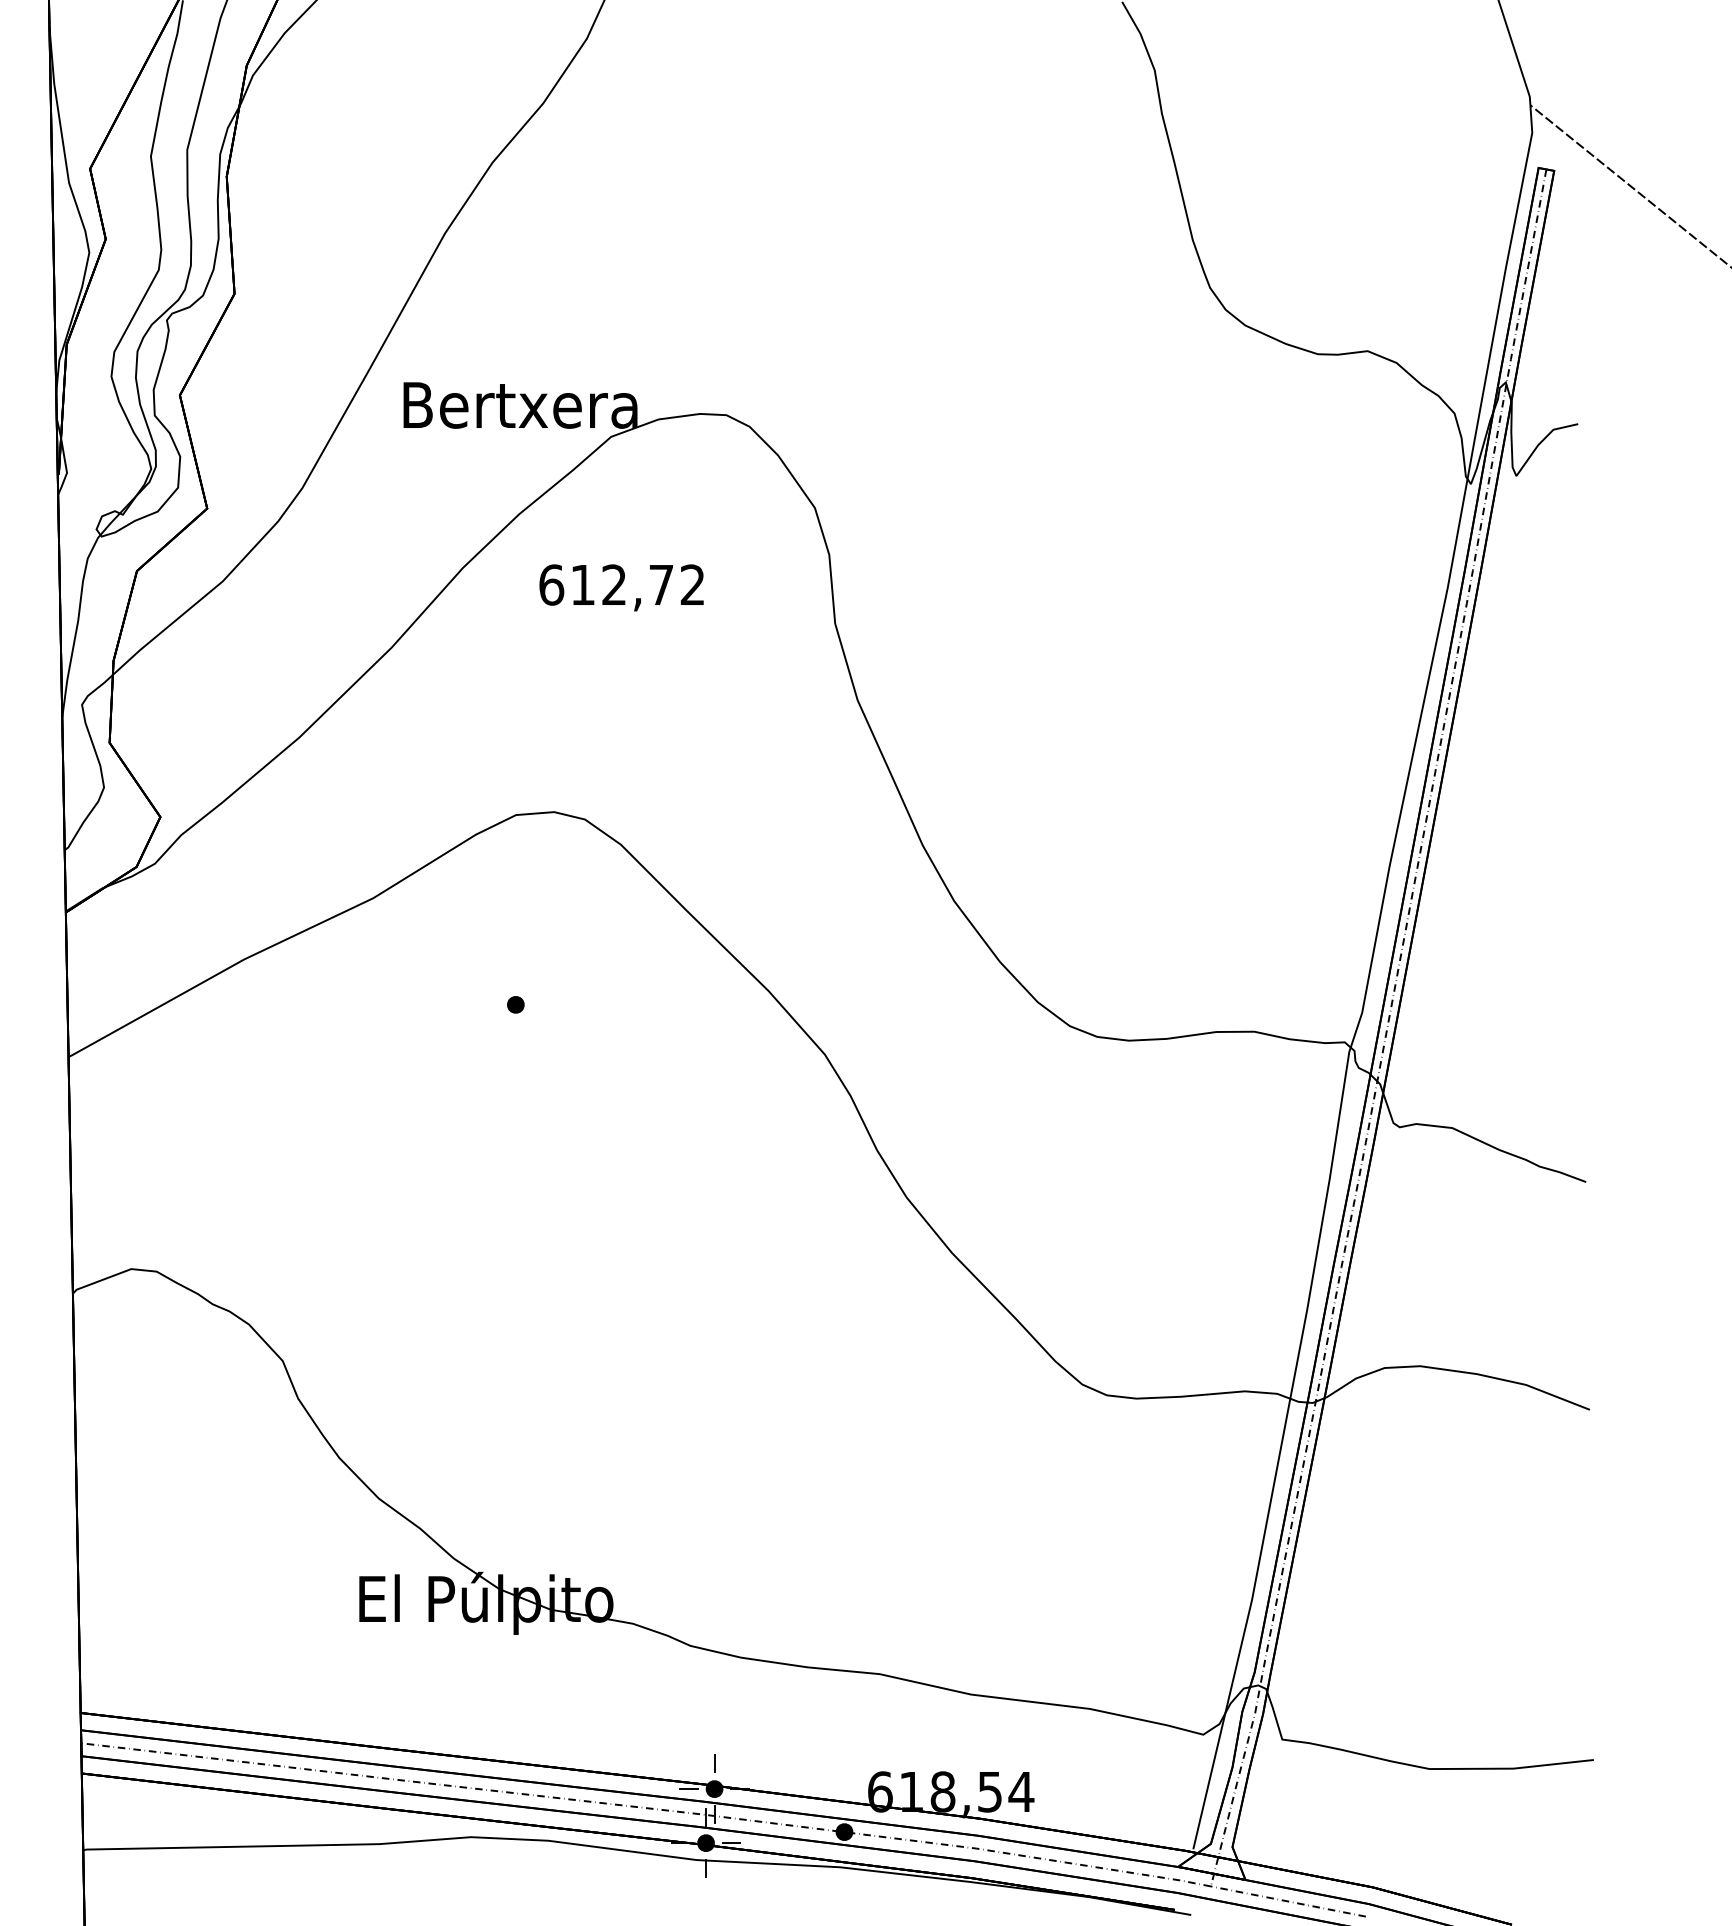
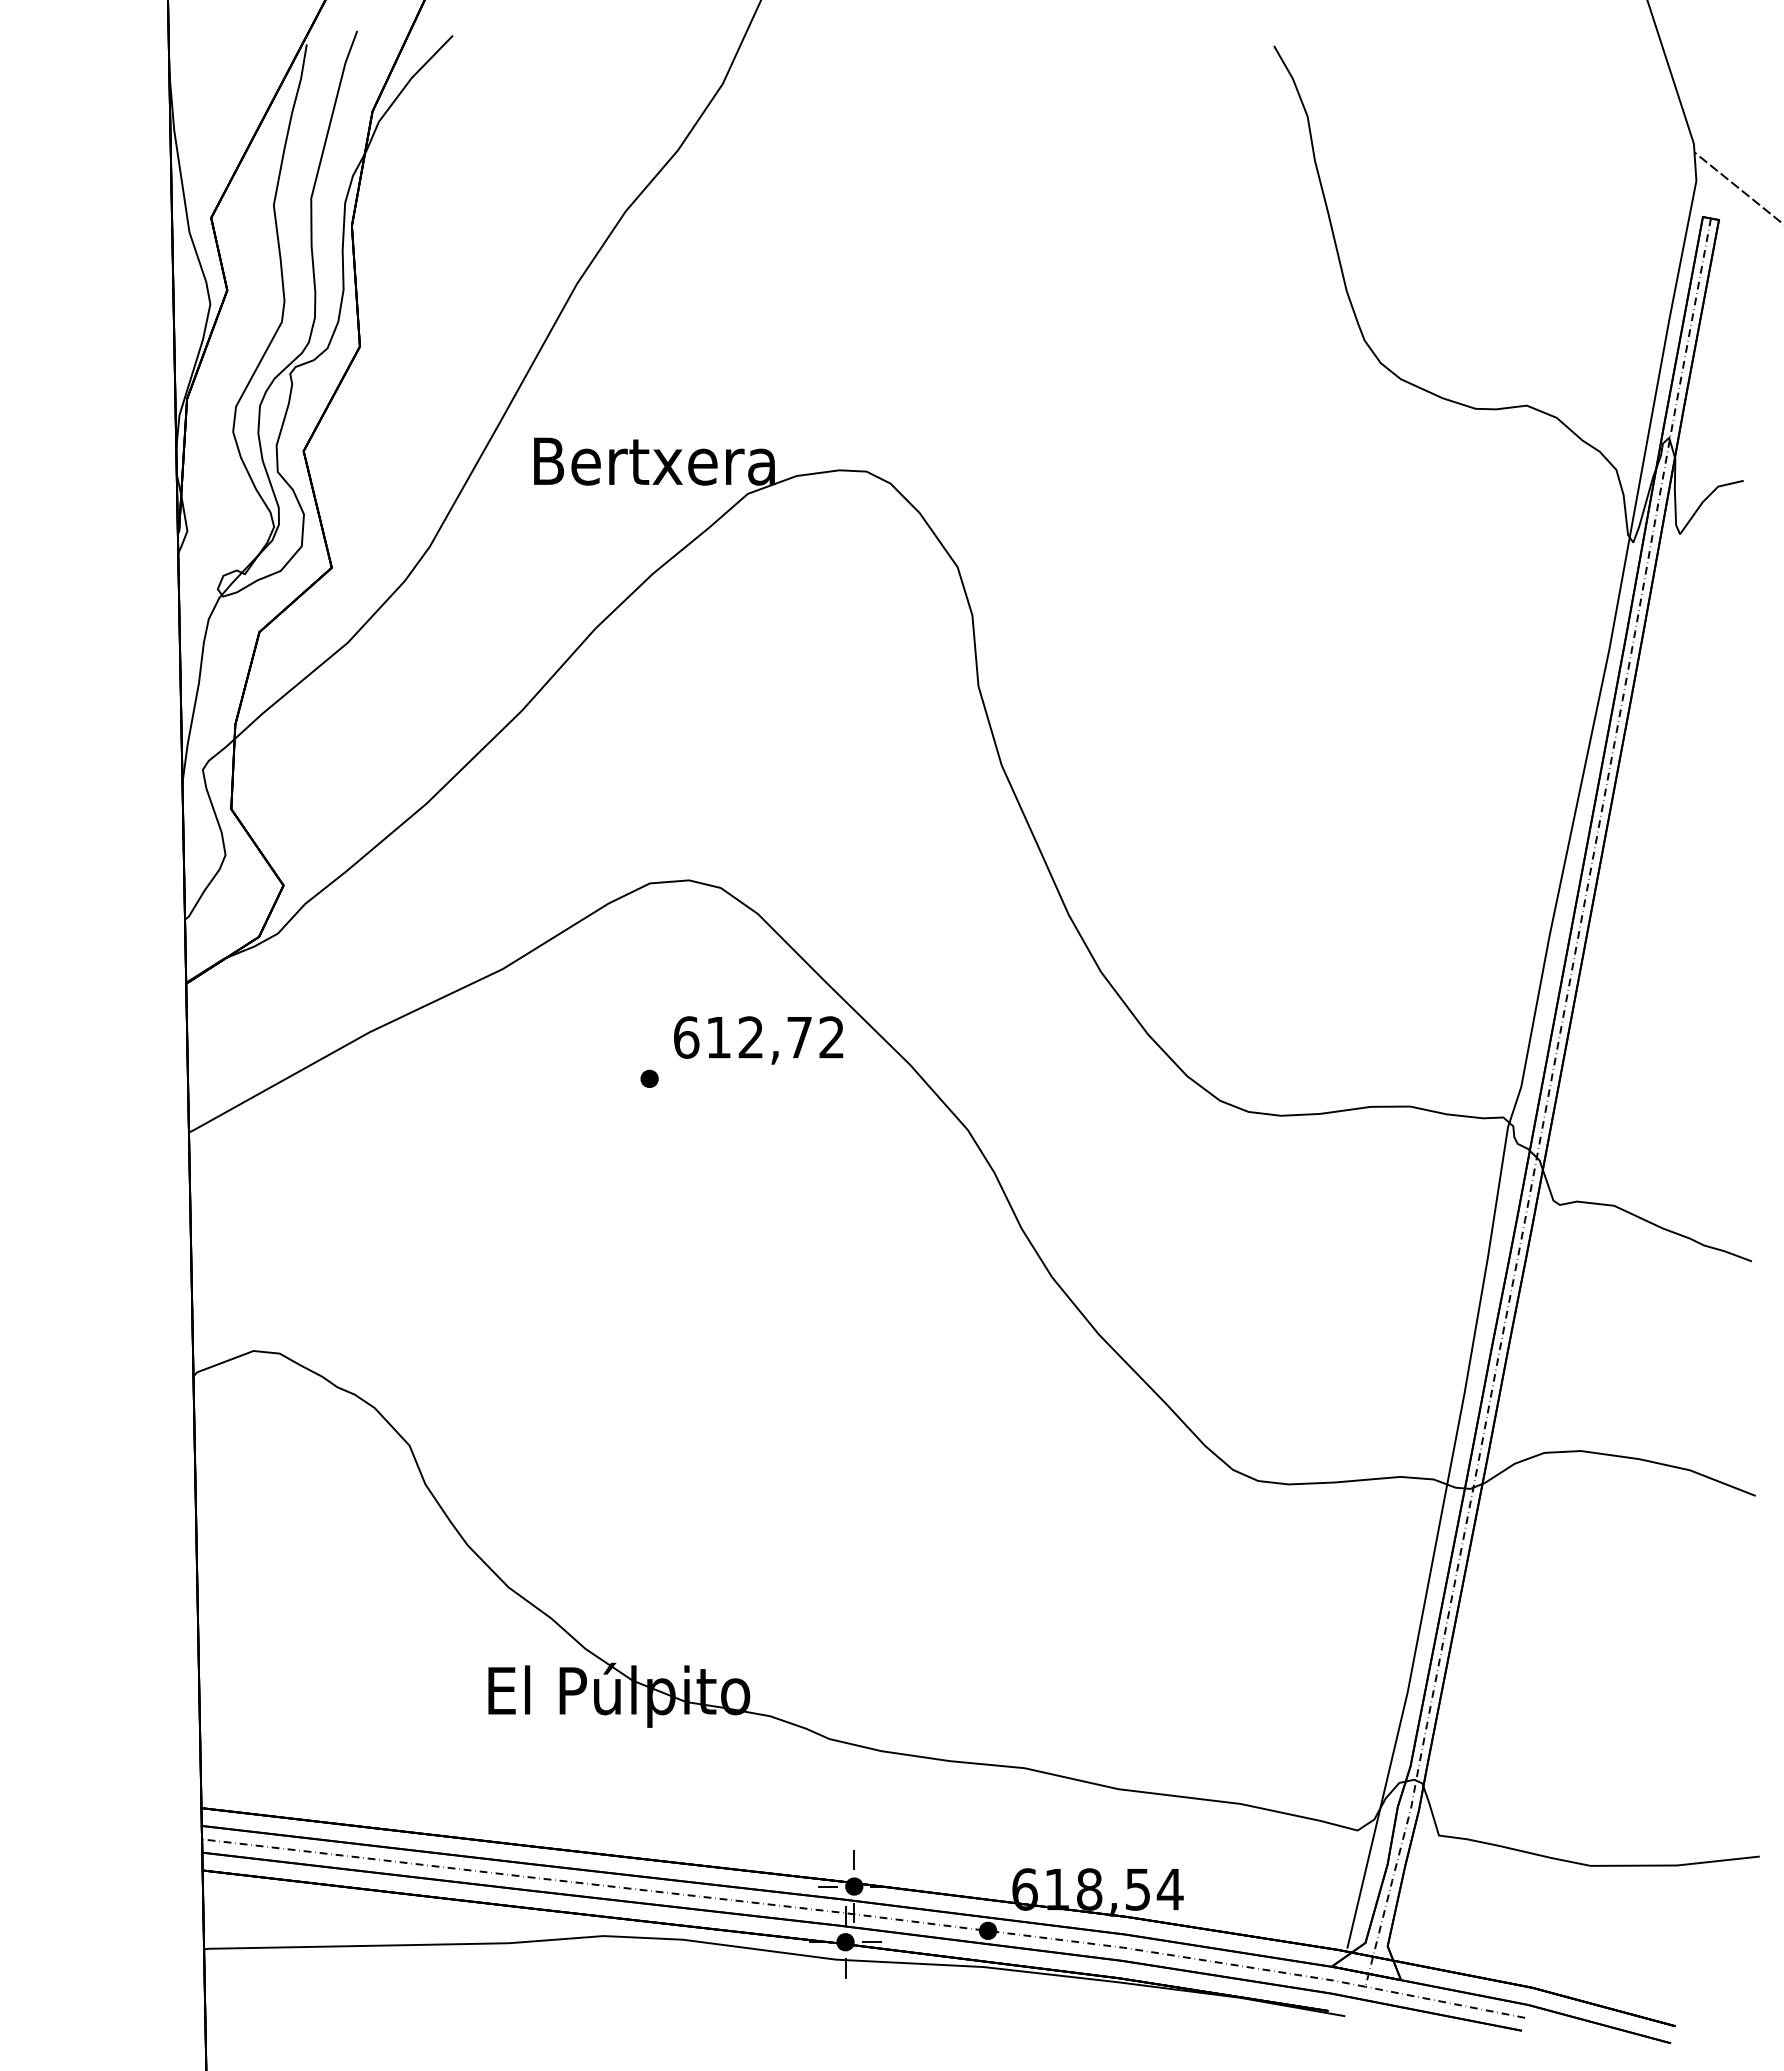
text: (621, 587) -> (758, 1040), moved

